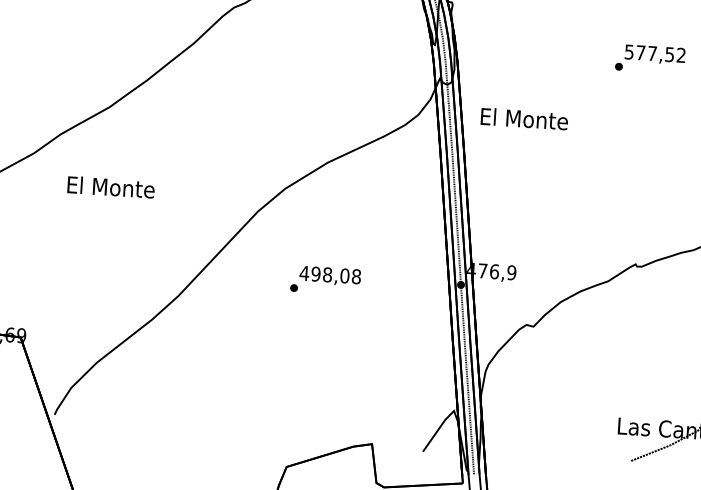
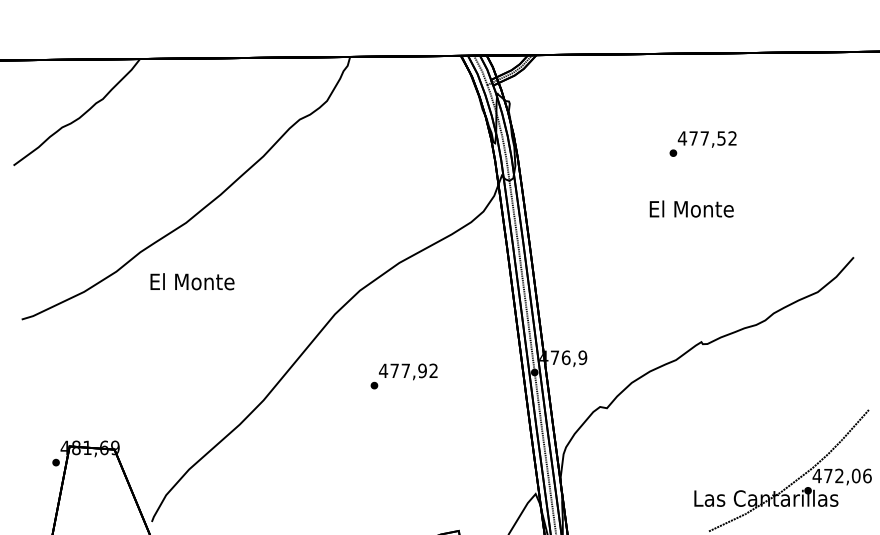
text: (629, 52) -> (682, 138), 577,52 -> 477,52
text: (524, 118) -> (691, 208), moved
text: (111, 187) -> (192, 281), moved
text: (336, 275) -> (414, 370), 498,08 -> 477,92

